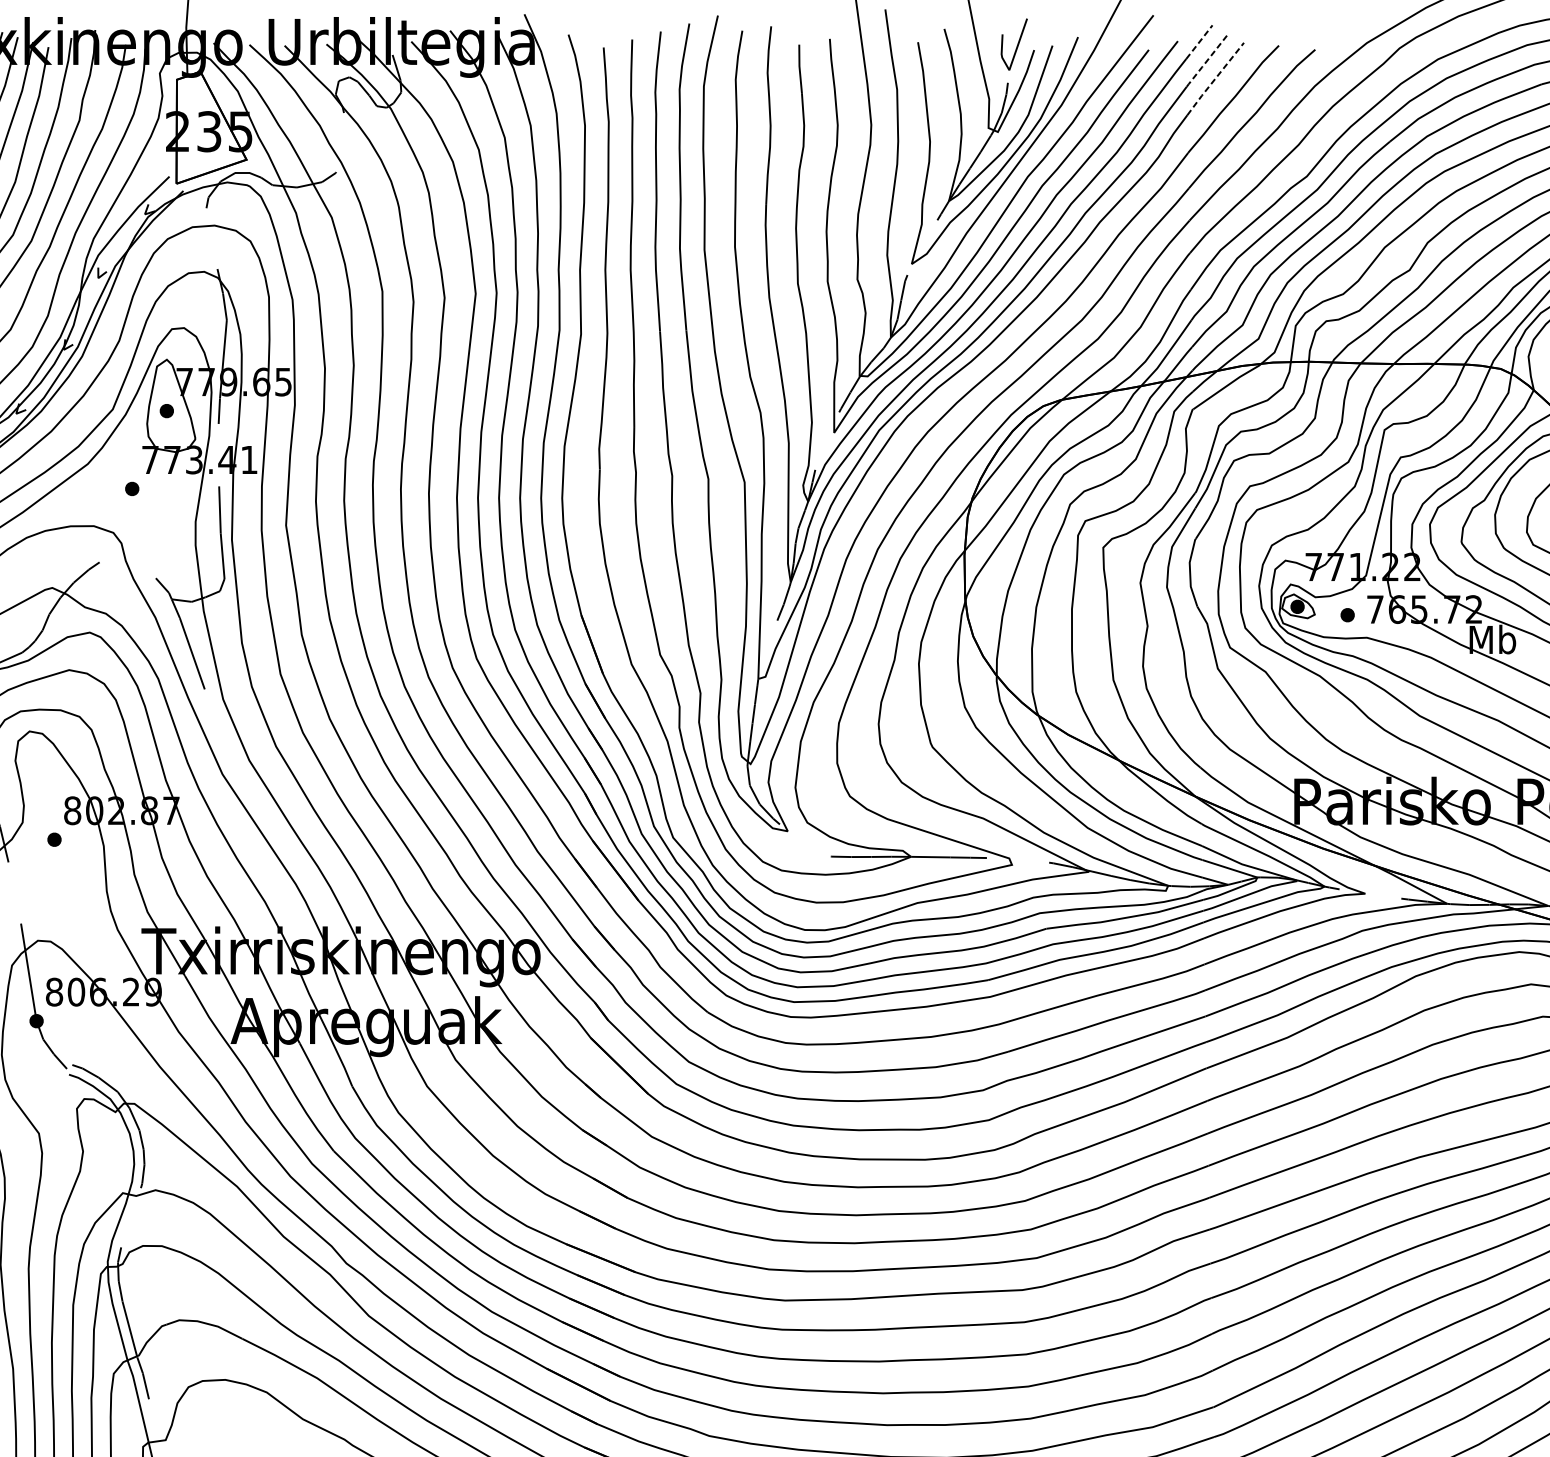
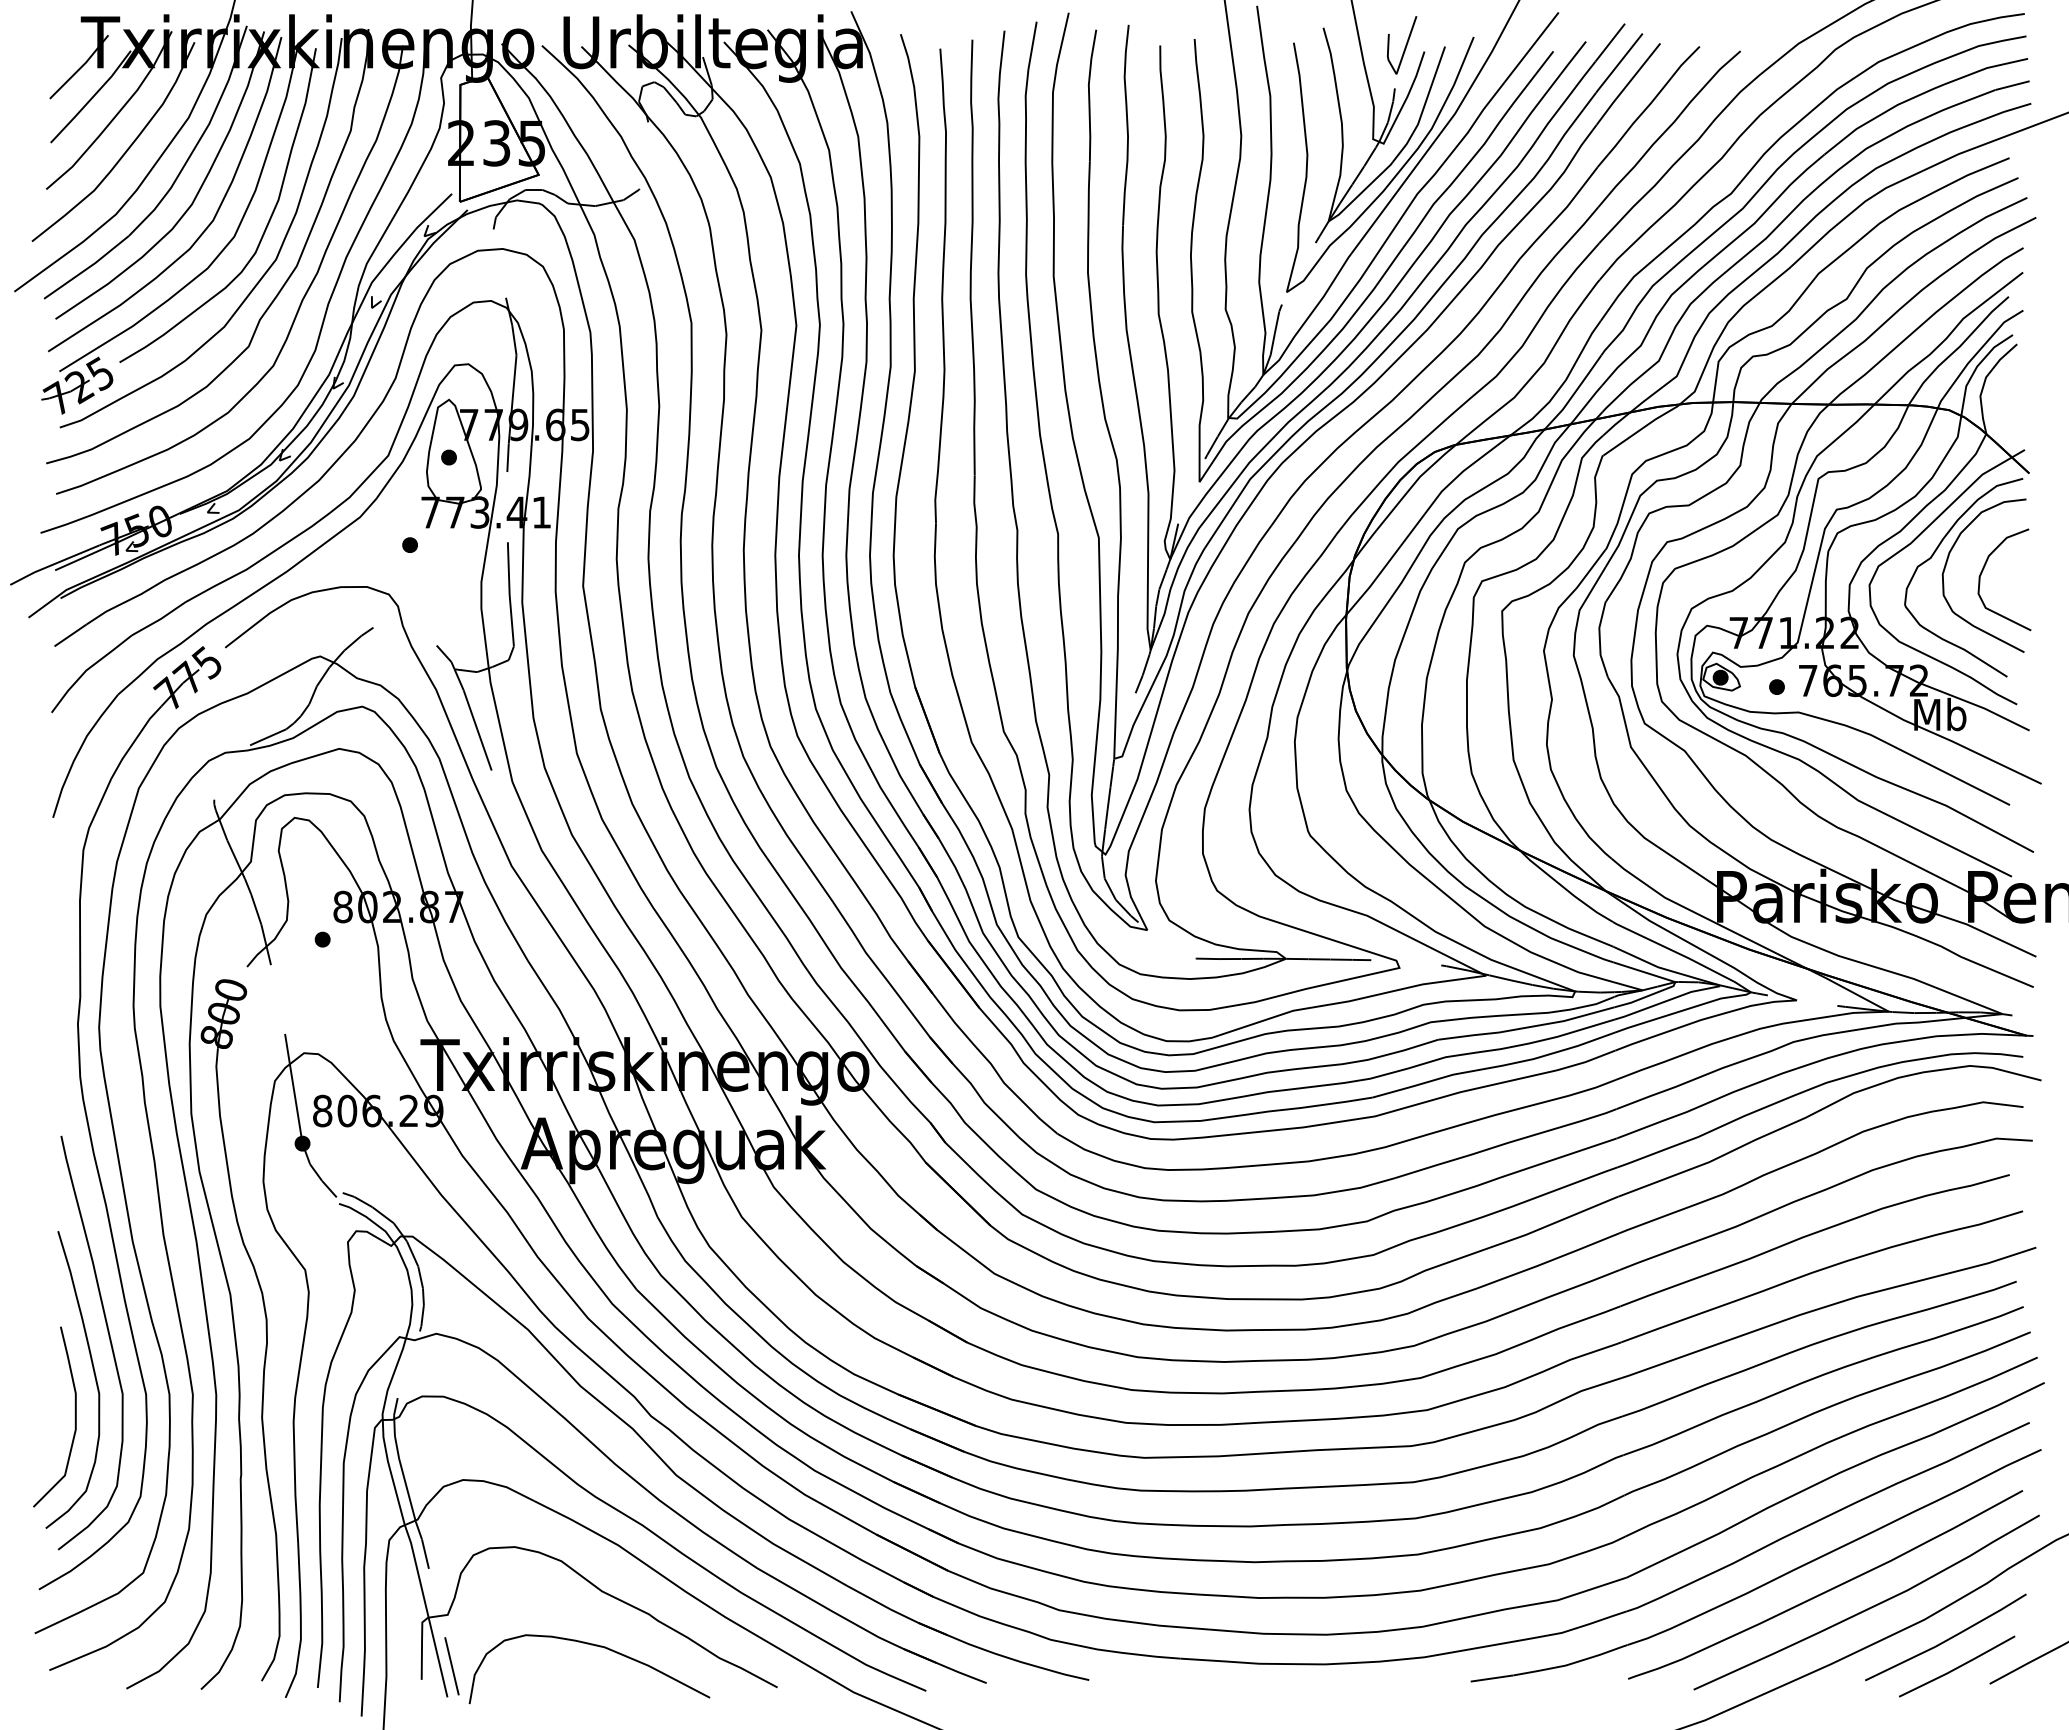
line: (1199, 42) -> (1610, 43), dashed -> solid
line: (1206, 60) -> (1618, 63), dashed -> solid
line: (1215, 79) -> (1628, 84), dashed -> solid

